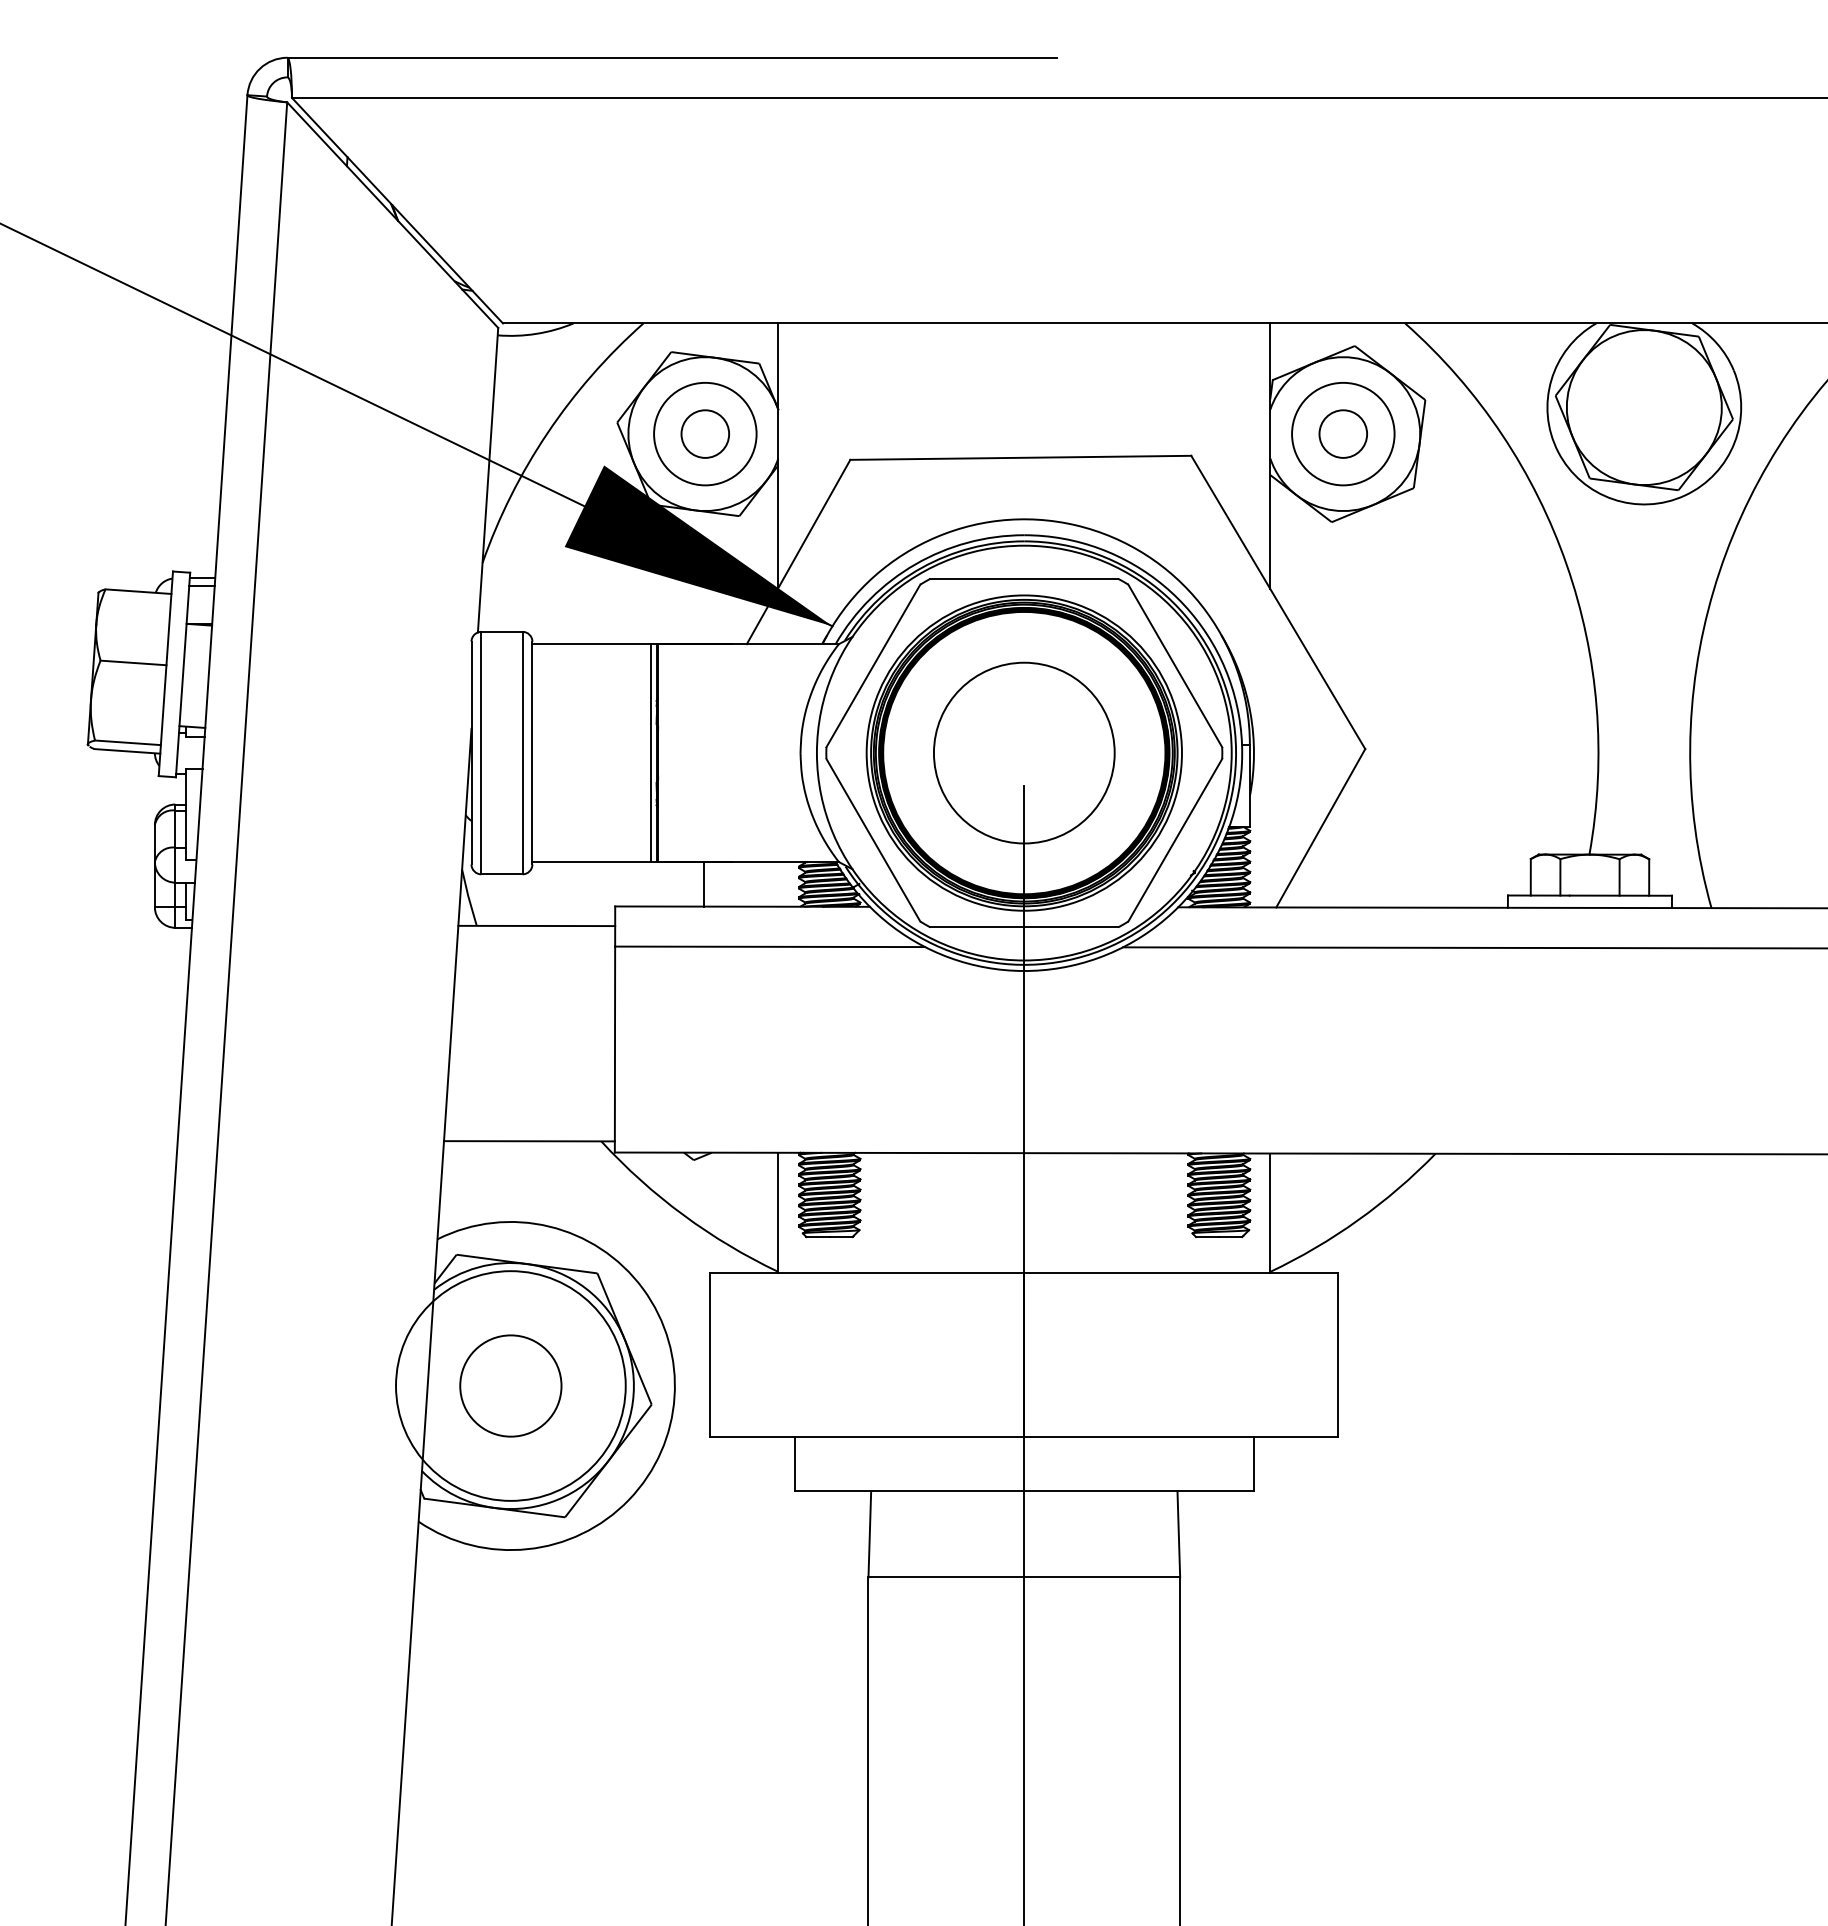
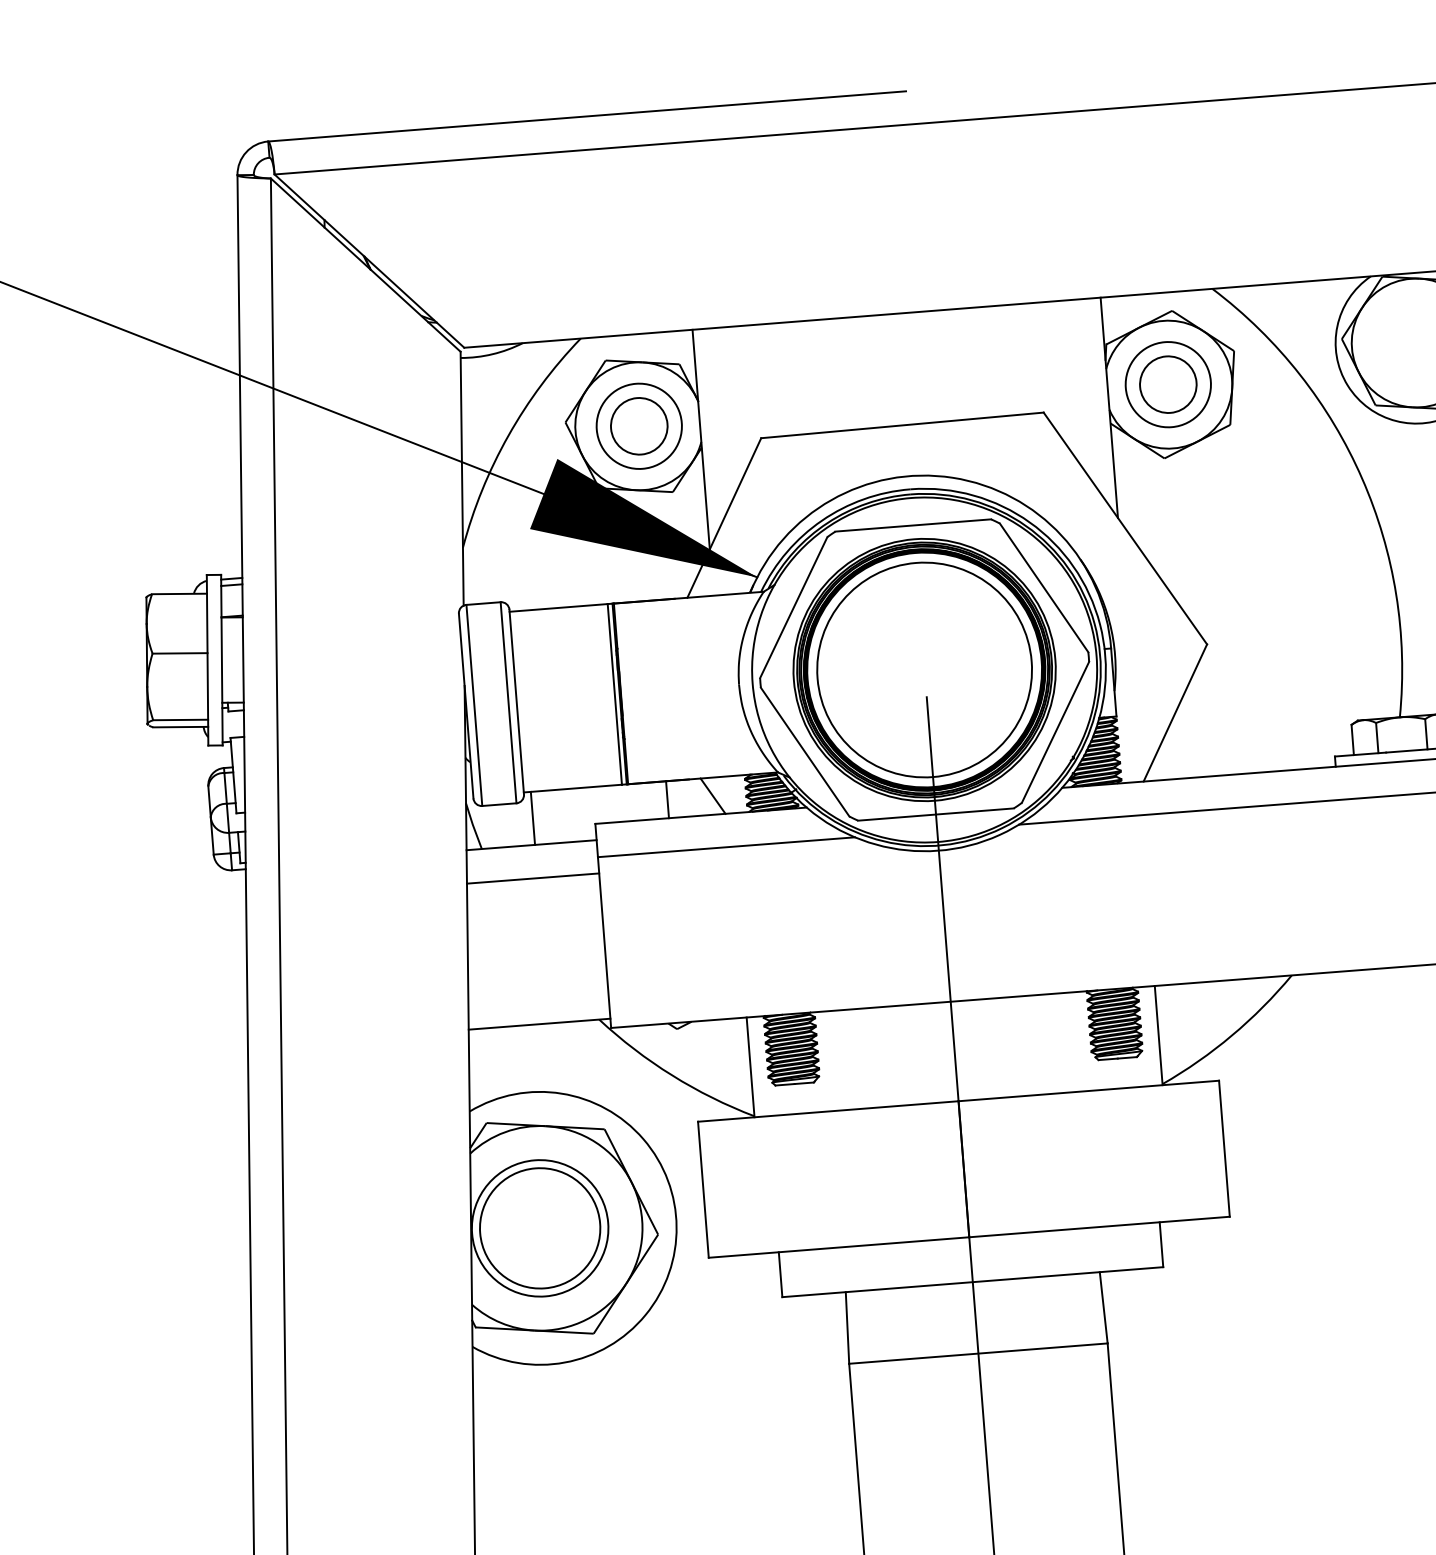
circle: (705, 434) -> (639, 426), size x1.43
circle: (1343, 434) -> (1168, 384), size x1.43
circle: (1024, 753) -> (924, 670), size x1.43
line: (758, 884) -> (712, 796), added
line: (540, 893) -> (532, 818), added
line: (535, 965) -> (533, 878), added
circle: (510, 1385) -> (539, 1227), size x0.71
circle: (510, 1385) -> (539, 1227), size x1.43

